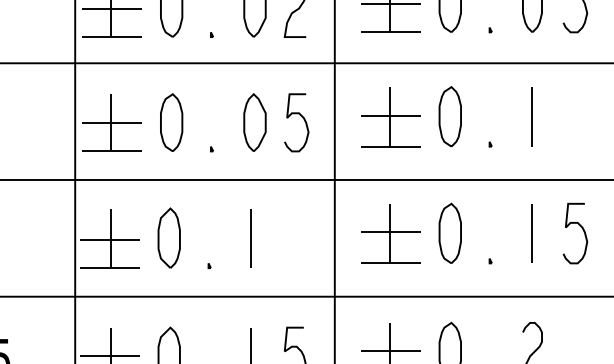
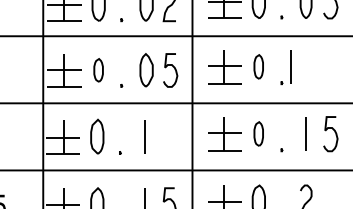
part: (449, 115) -> (258, 66), size x0.7
line: (531, 115) -> (290, 66), moved
part: (171, 122) -> (98, 70), size x0.7
part: (449, 232) -> (258, 133), size x0.7

